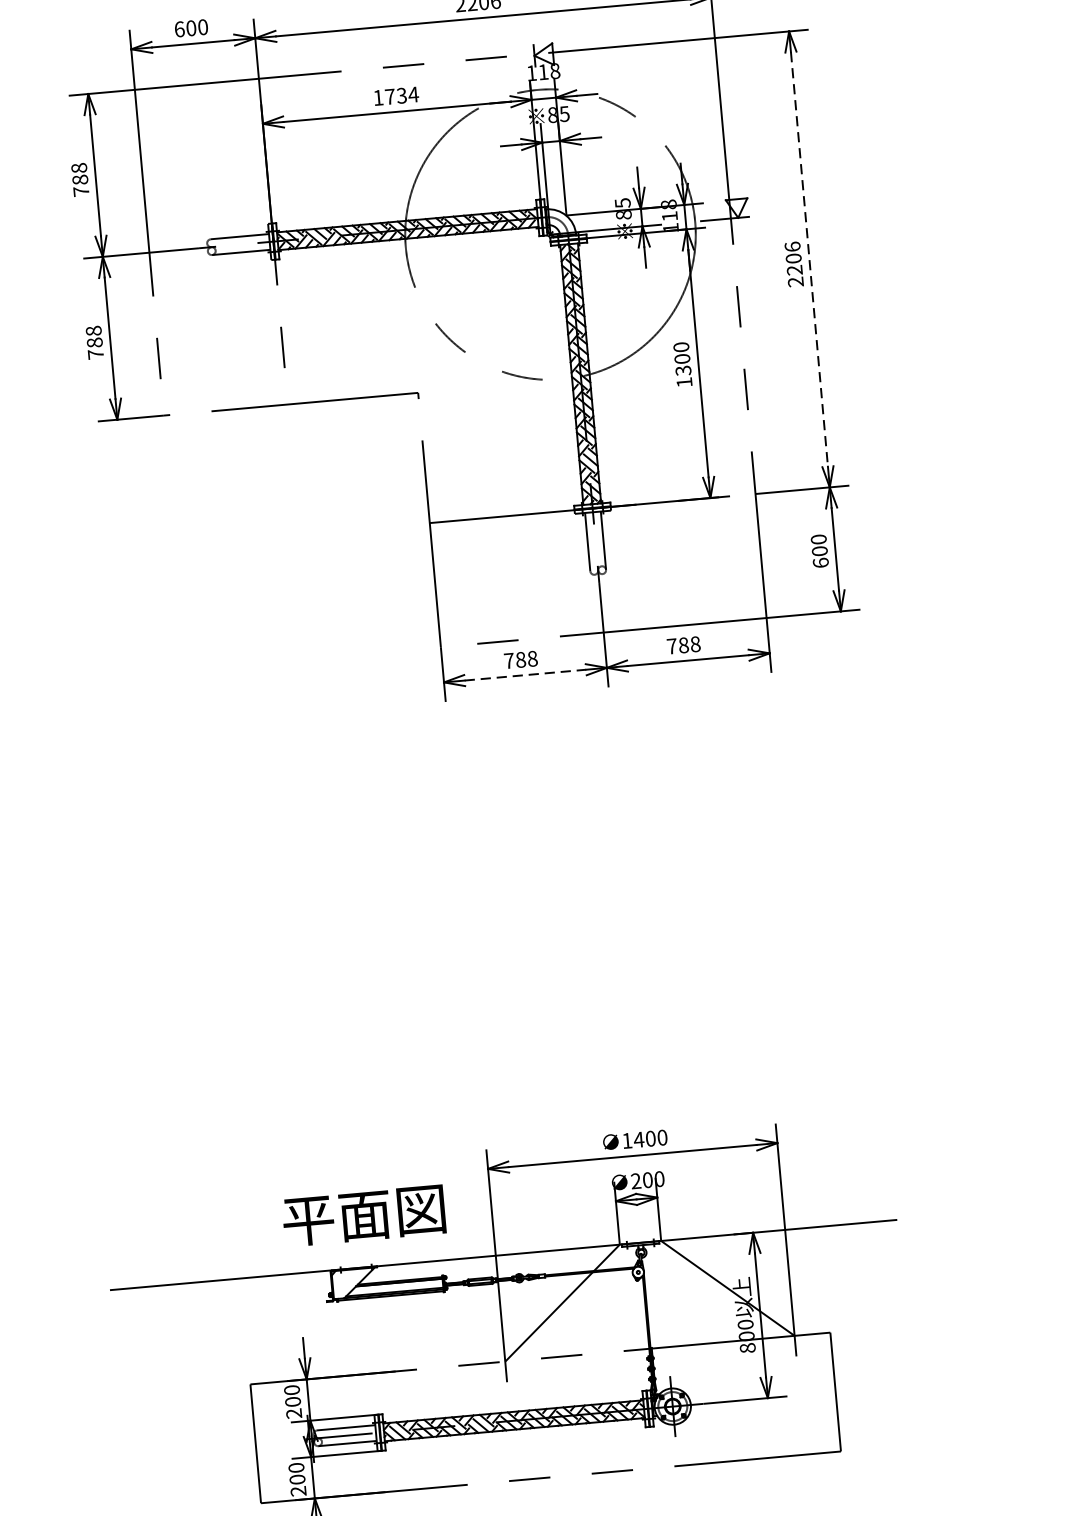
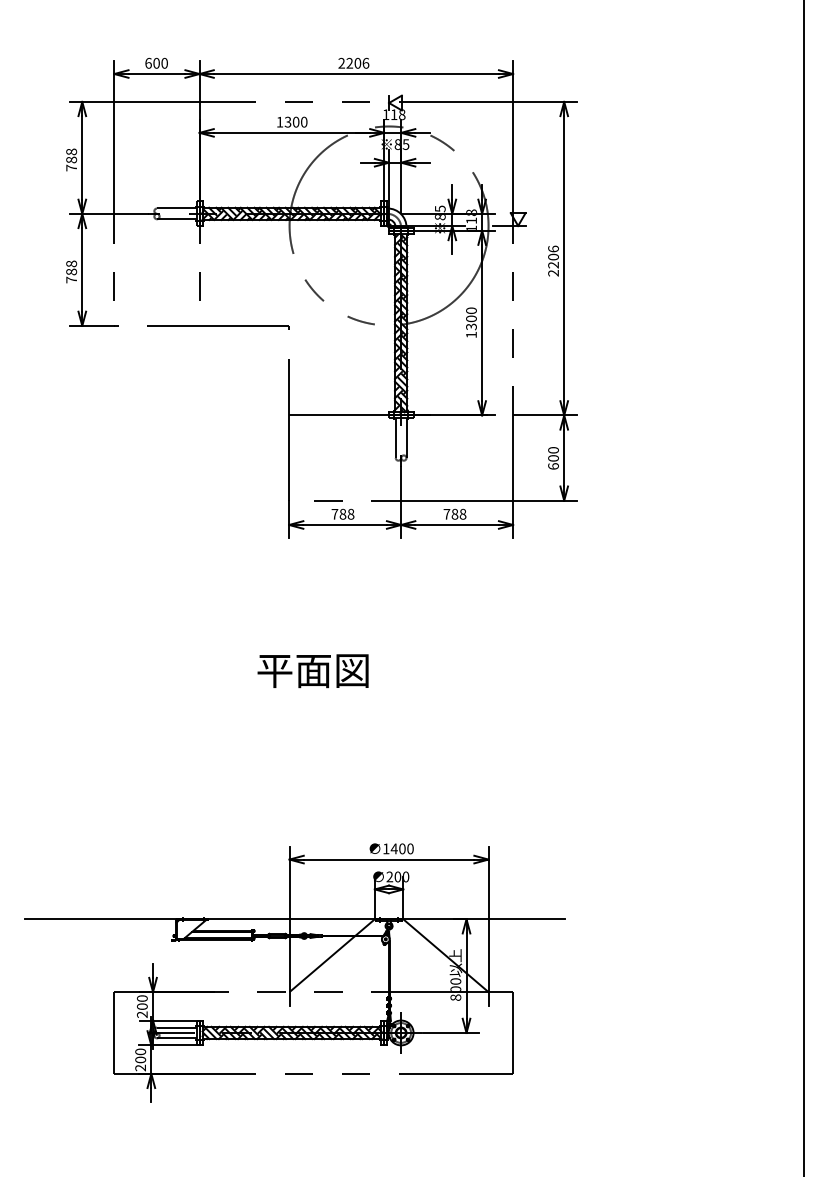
text: (400, 94) -> (295, 121), 1734 -> 1300
line: (809, 259) -> (564, 258), dashed -> solid
line: (525, 674) -> (345, 524), dashed -> solid
text: (363, 1216) -> (312, 671), moved

